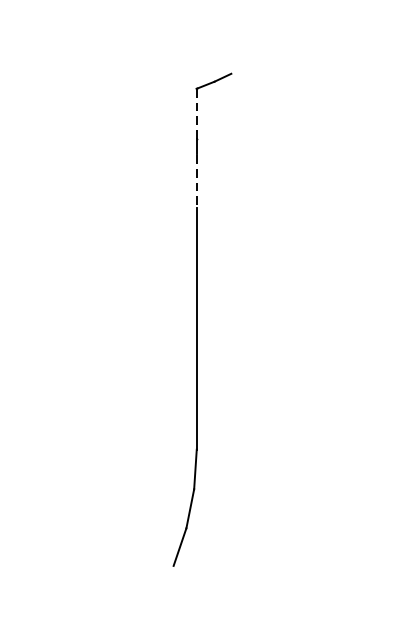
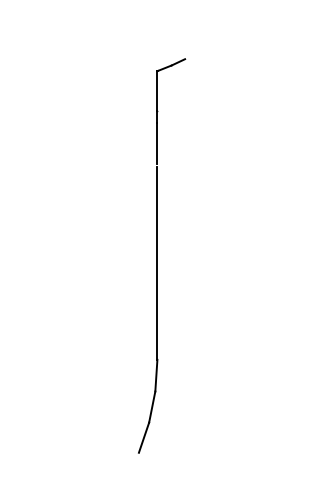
line: (196, 114) -> (157, 91), dashed -> solid
line: (196, 179) -> (157, 143), dashed -> solid

